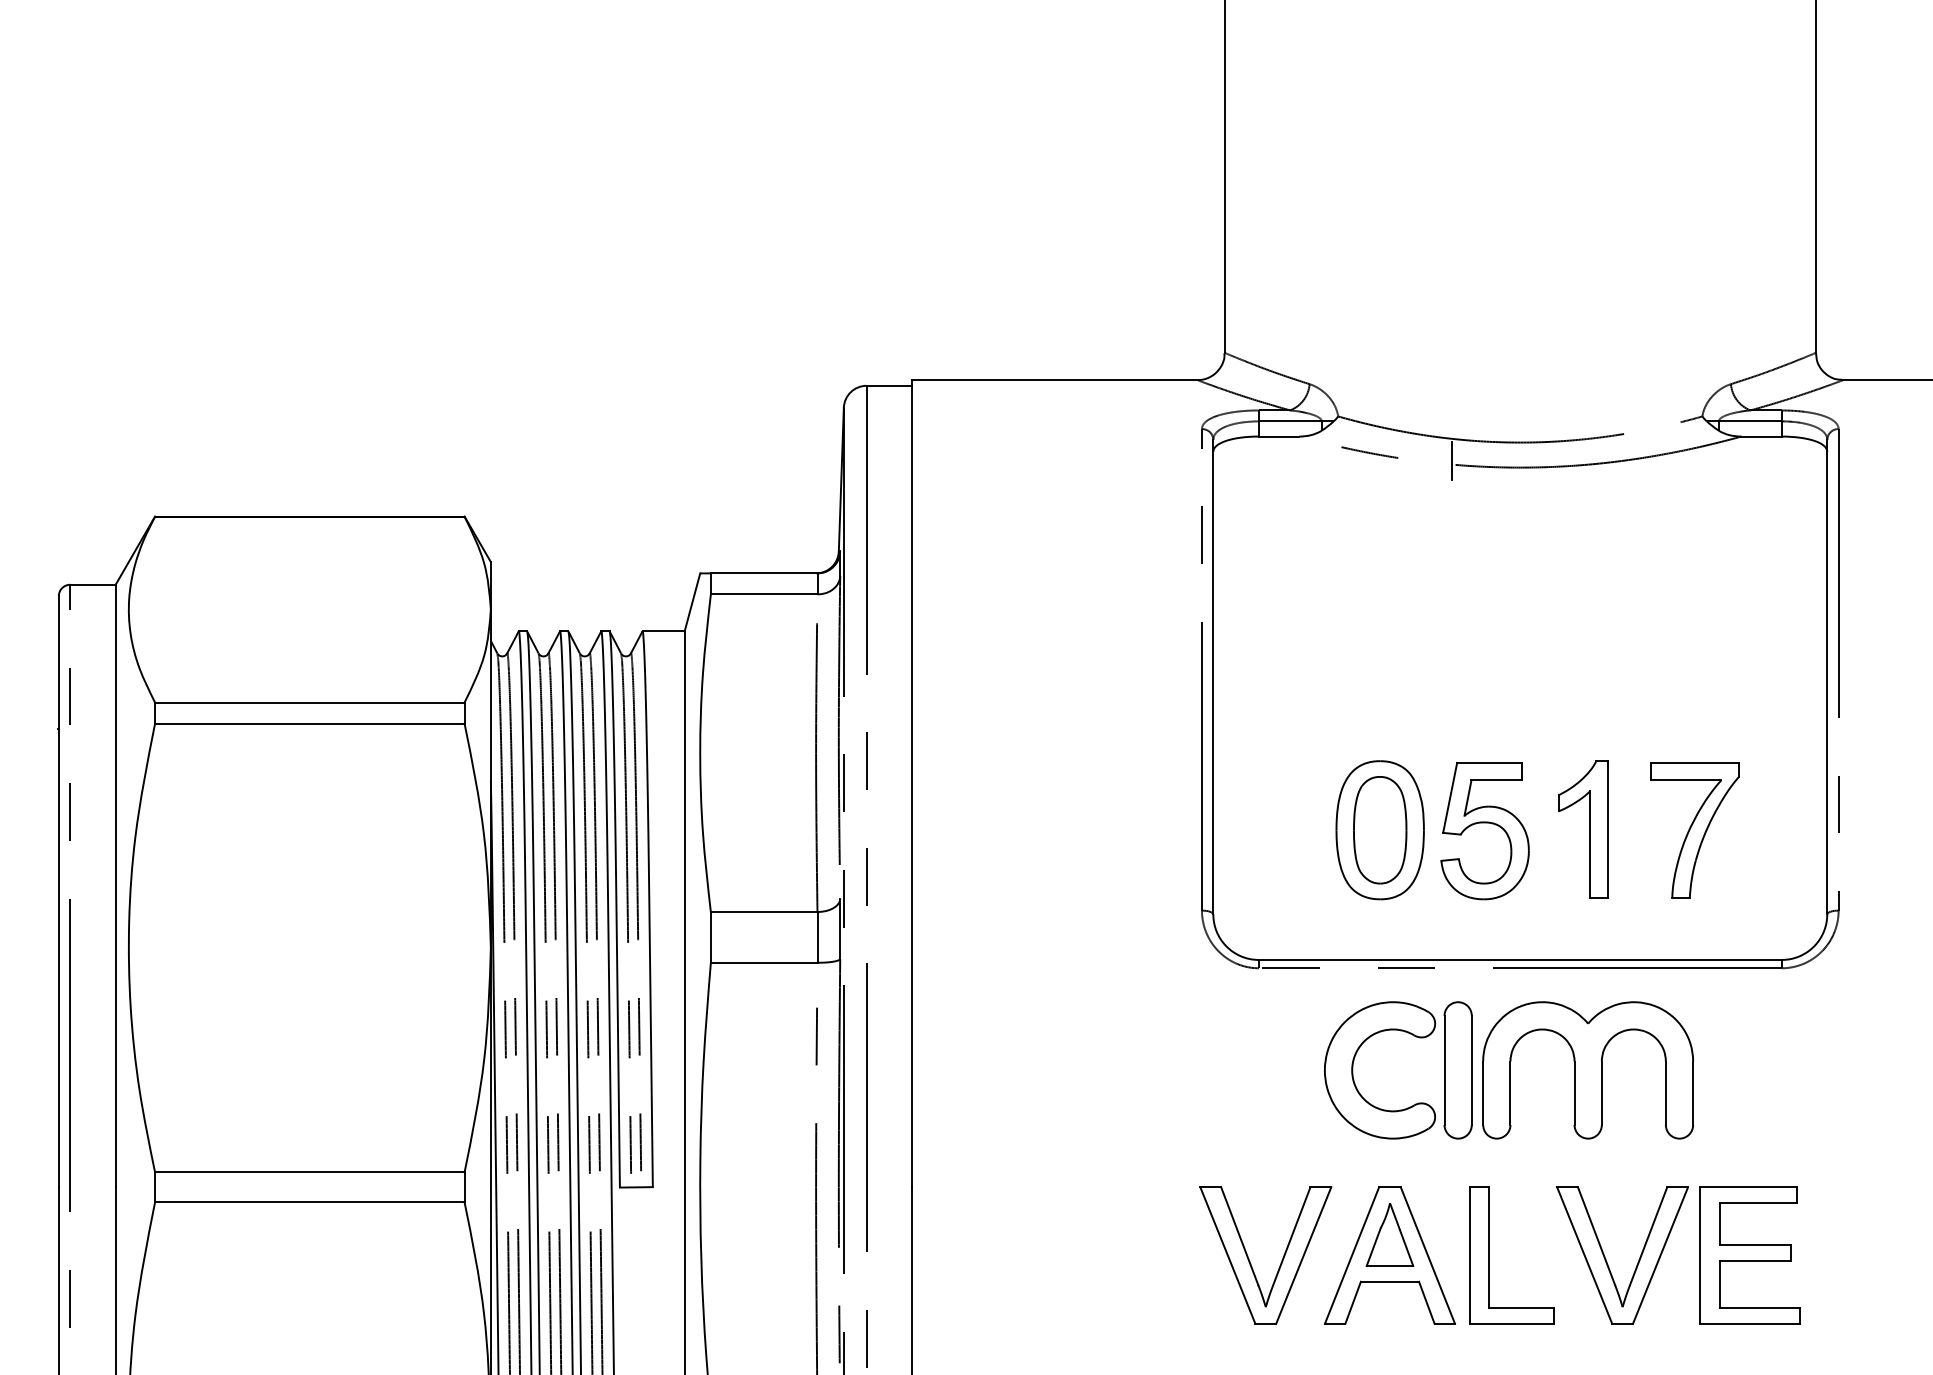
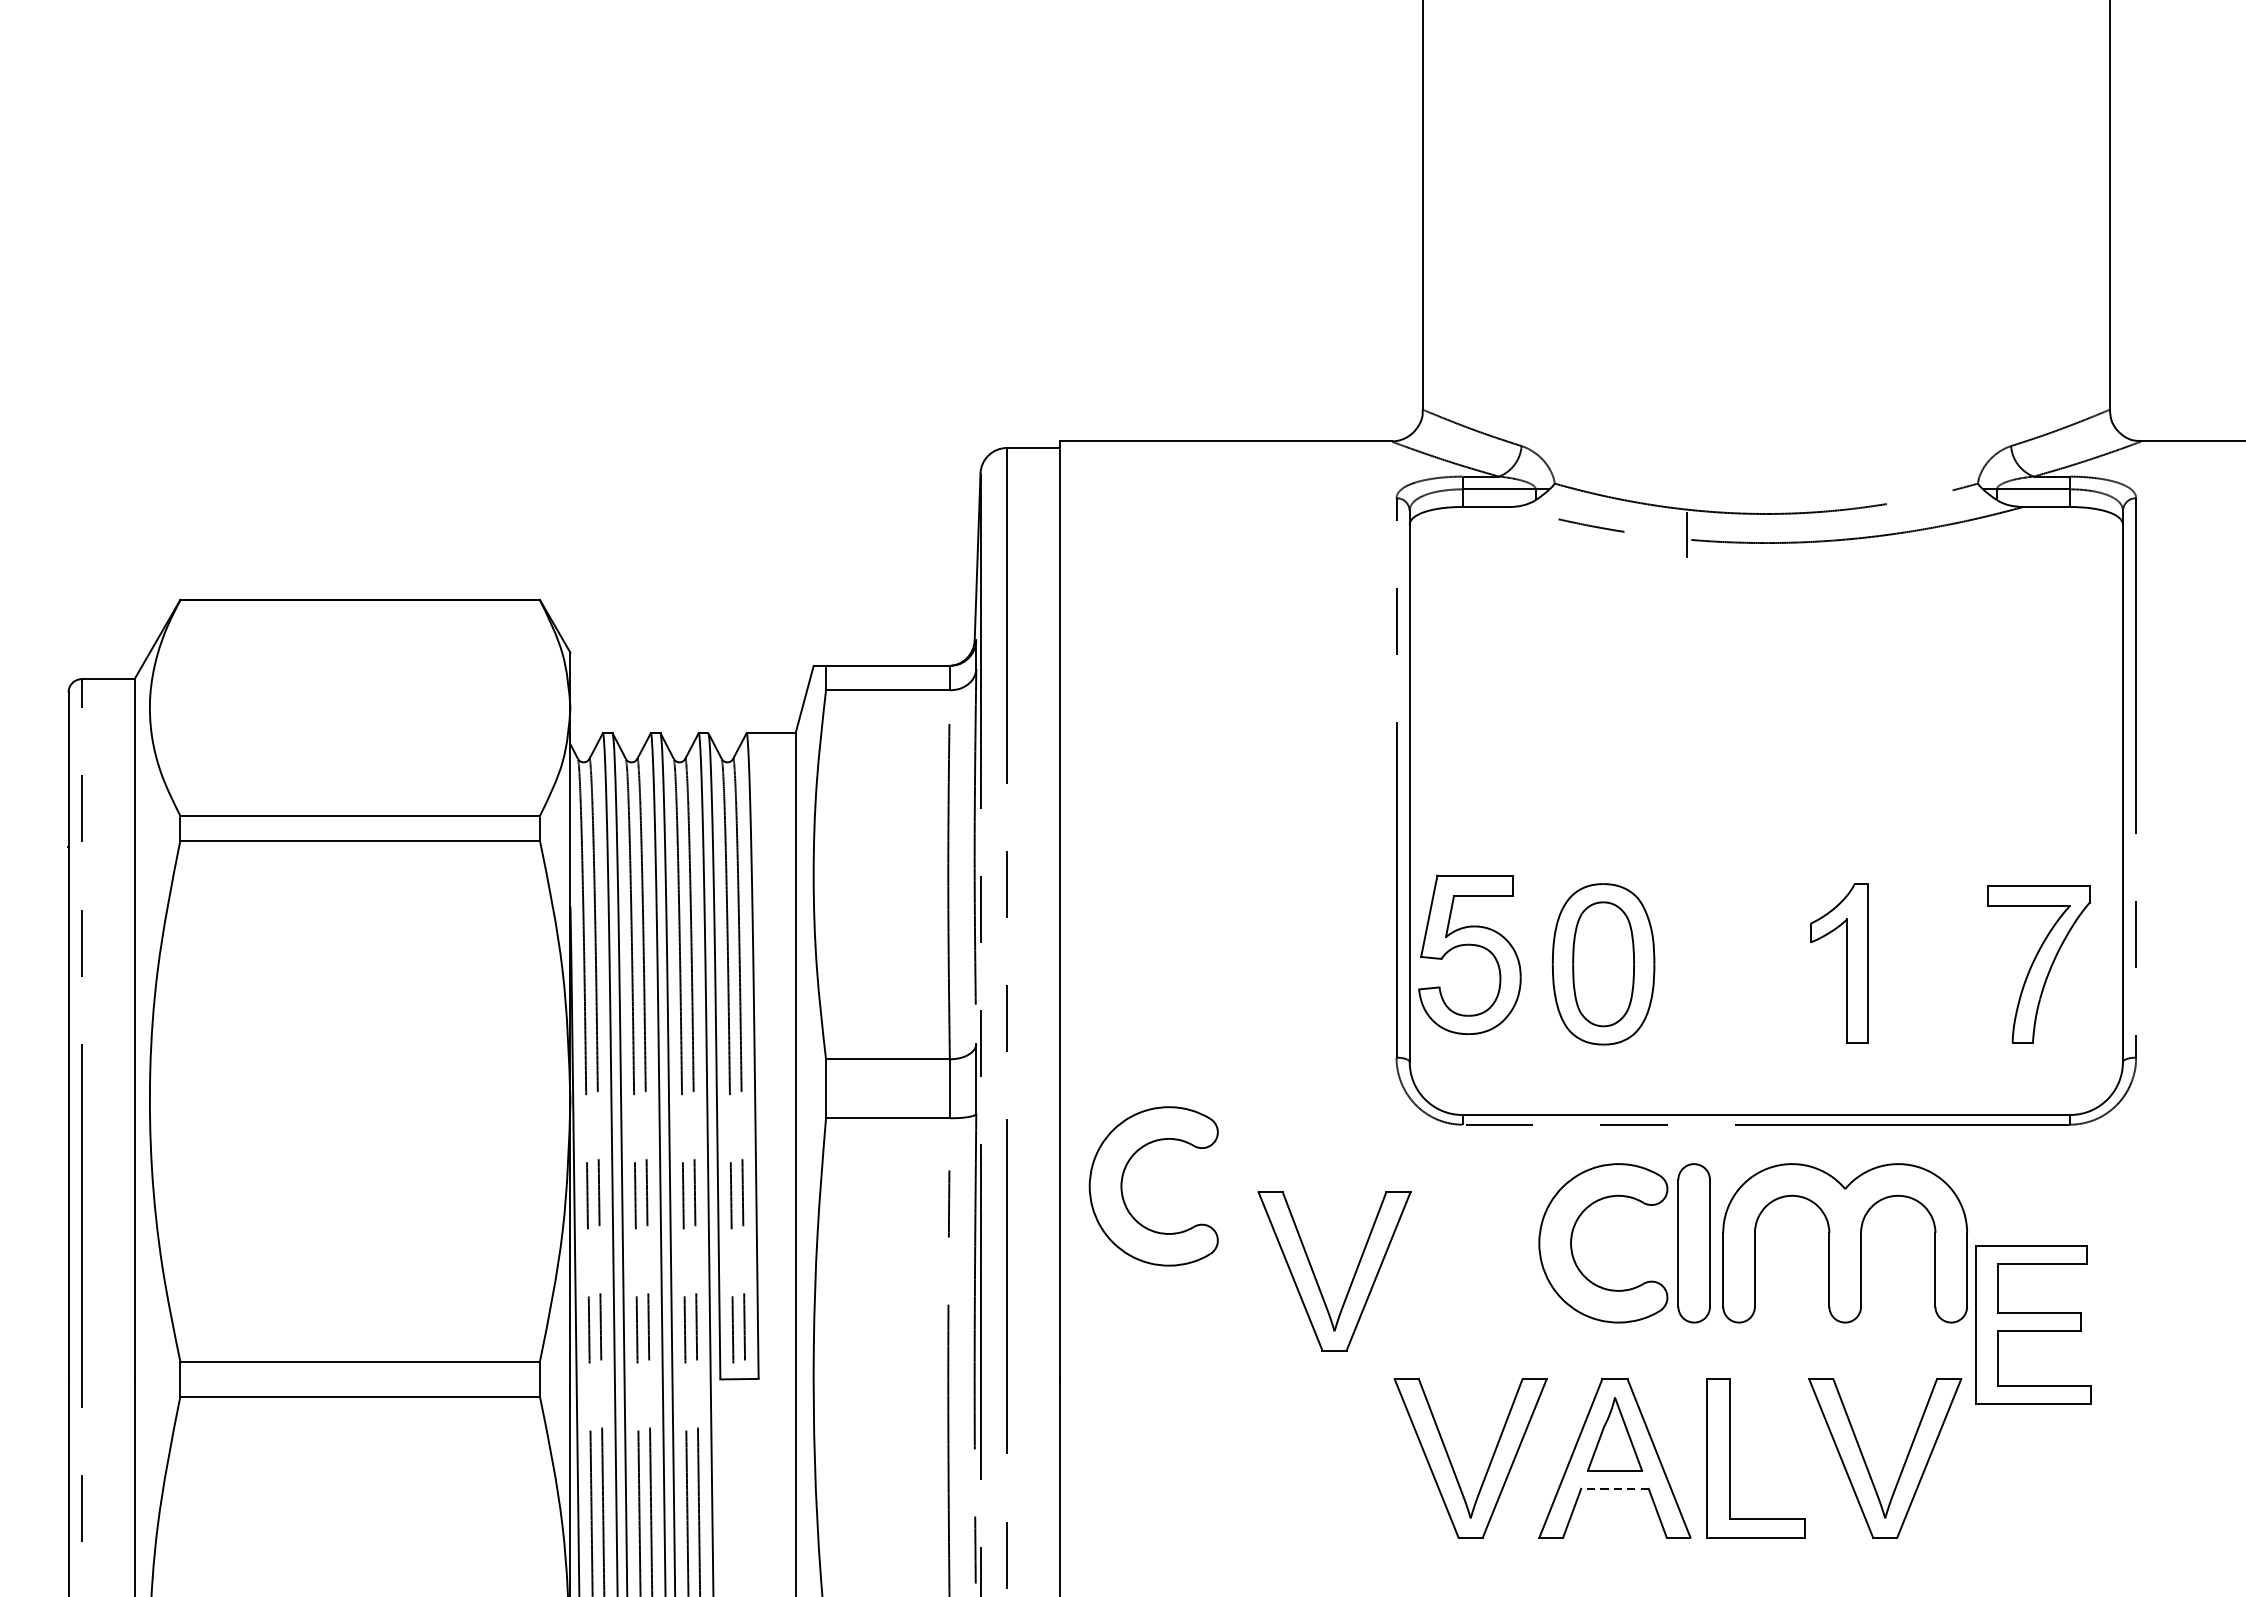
part: (1484, 823) -> (1469, 946), moved
part: (1694, 830) -> (2038, 964), moved
part: (966, 1021) -> (1123, 1186), added
part: (1133, 1100) -> (1317, 1278), added
part: (1749, 1255) -> (2032, 1324), moved
line: (1389, 1281) -> (1614, 1488), solid -> dashed

